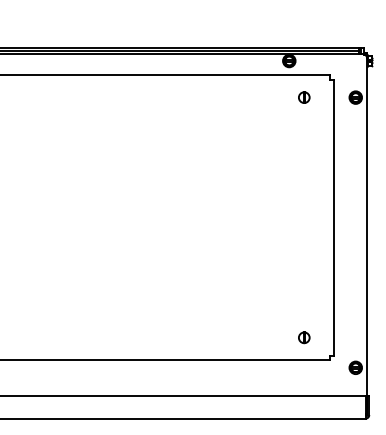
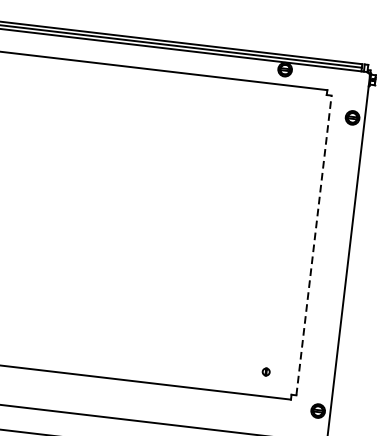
part: (304, 97) -> (296, 111), removed
line: (334, 217) -> (314, 245), solid -> dashed
part: (304, 337) -> (266, 371), size x0.6

